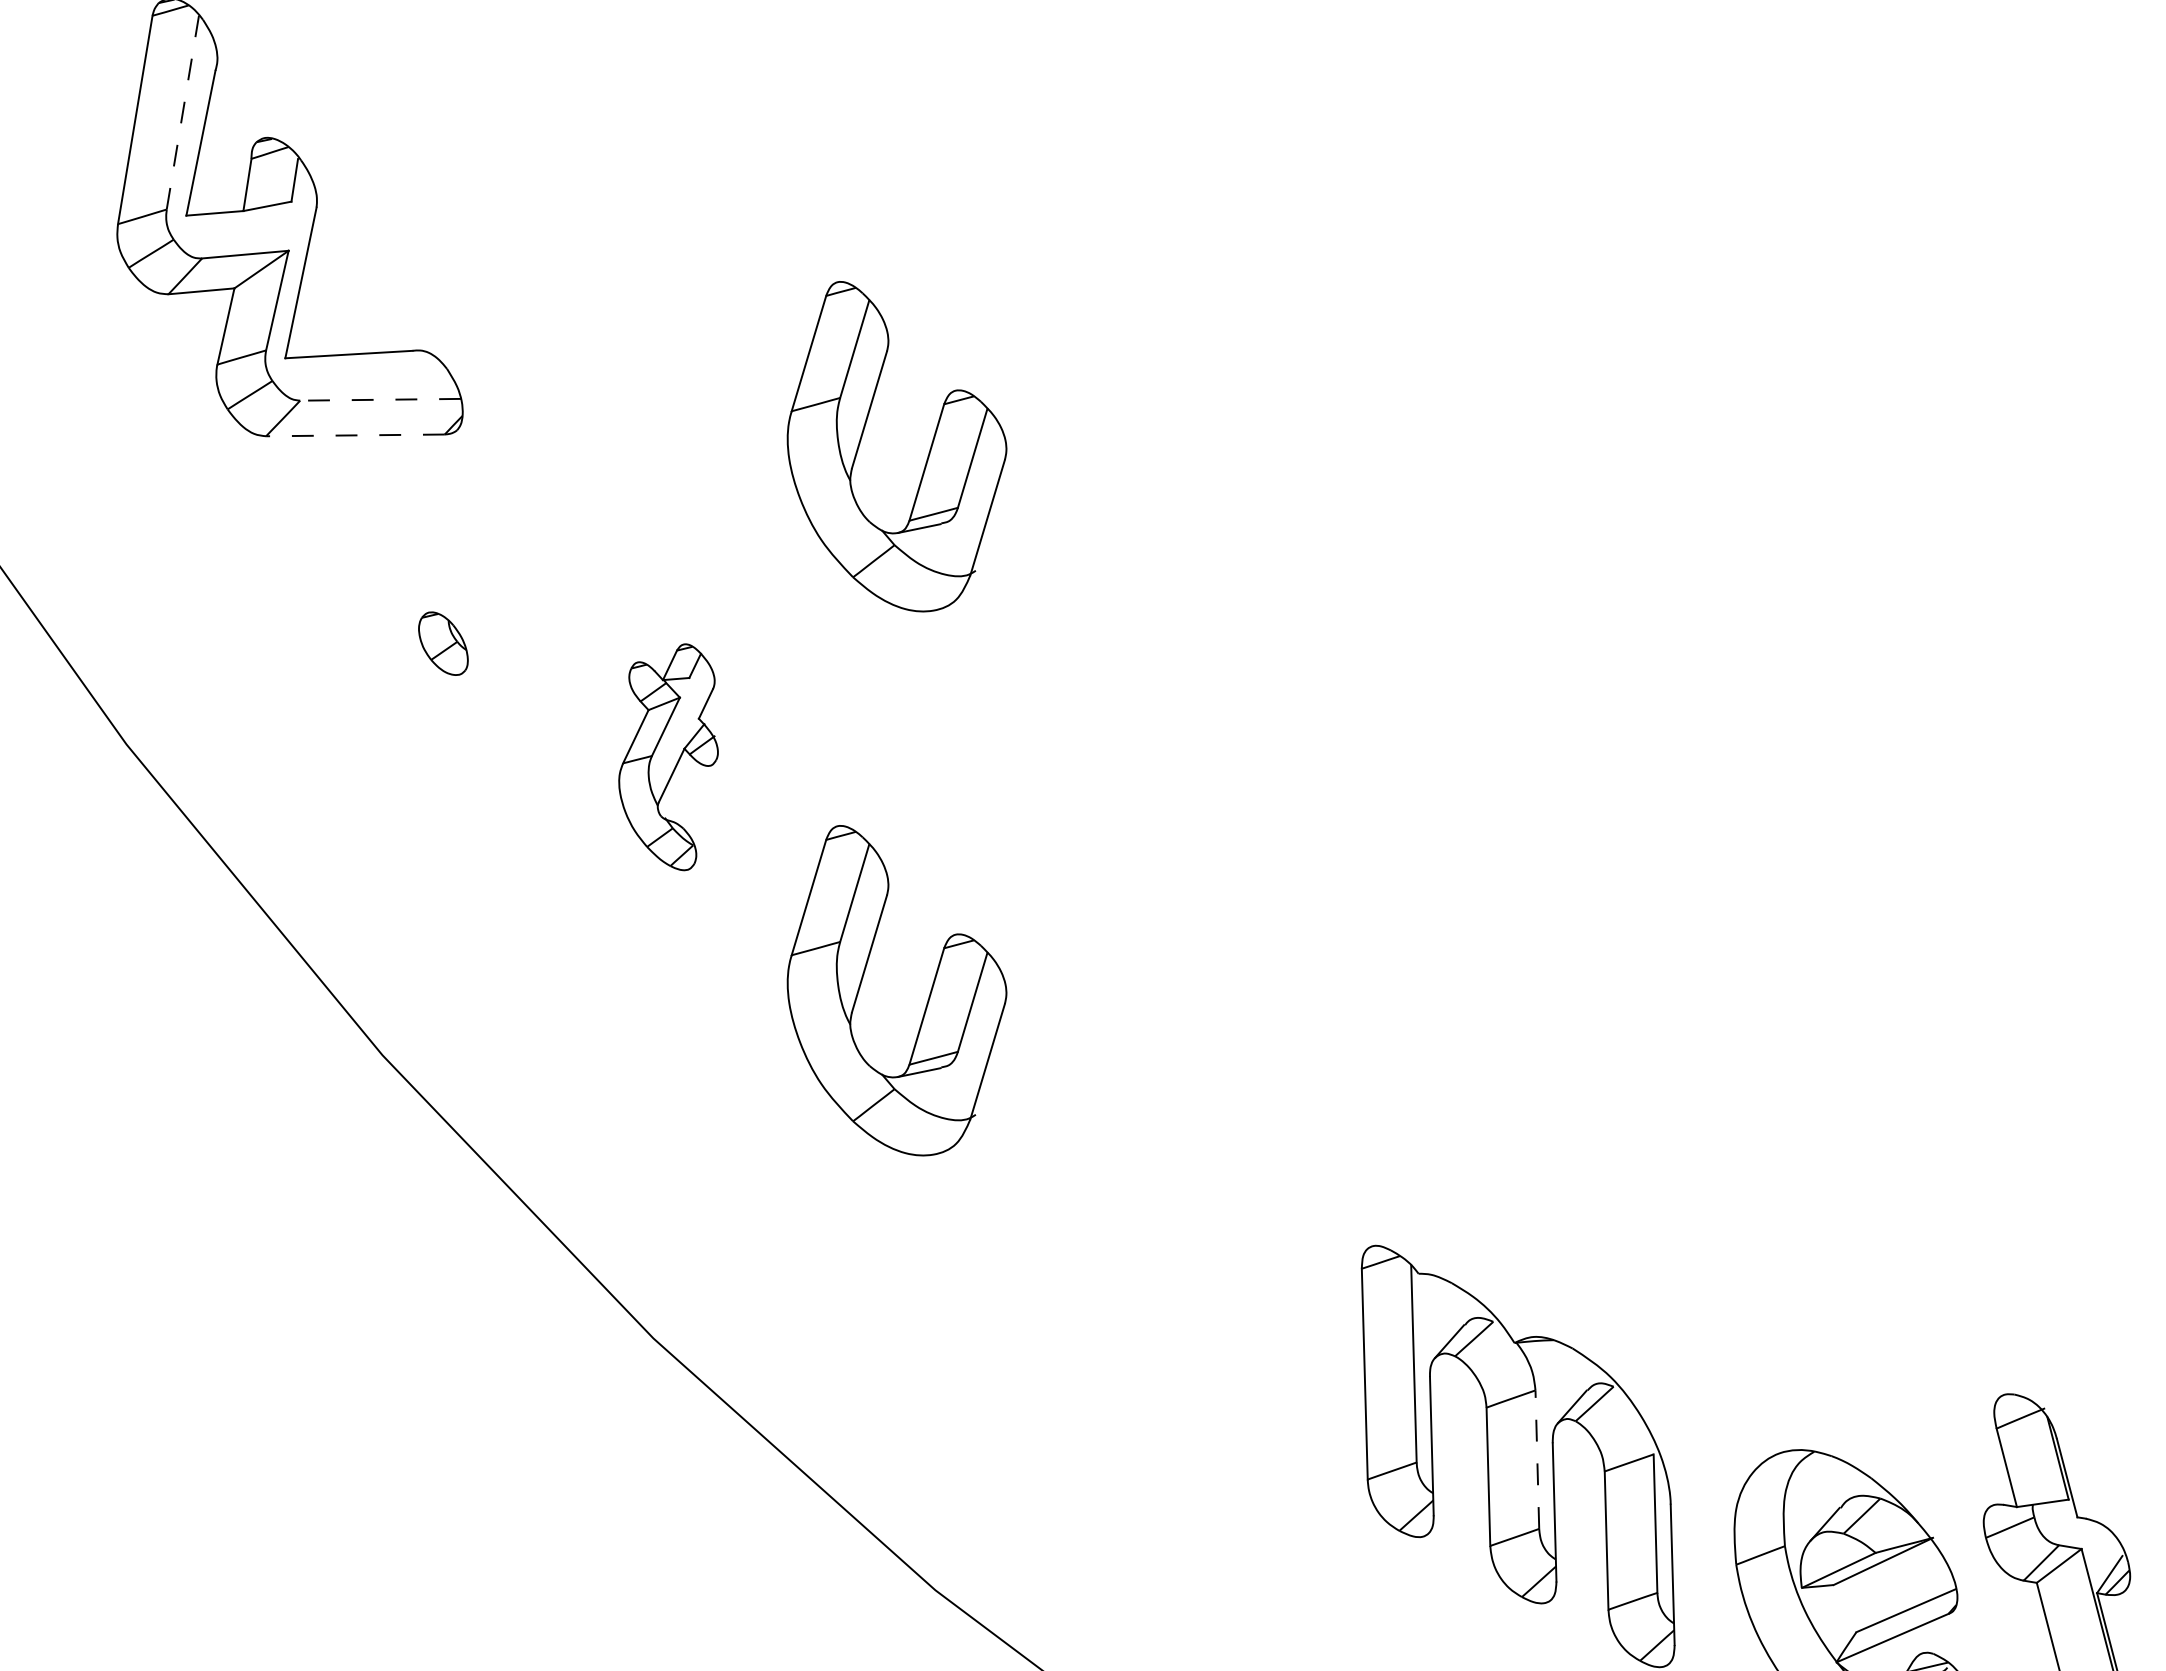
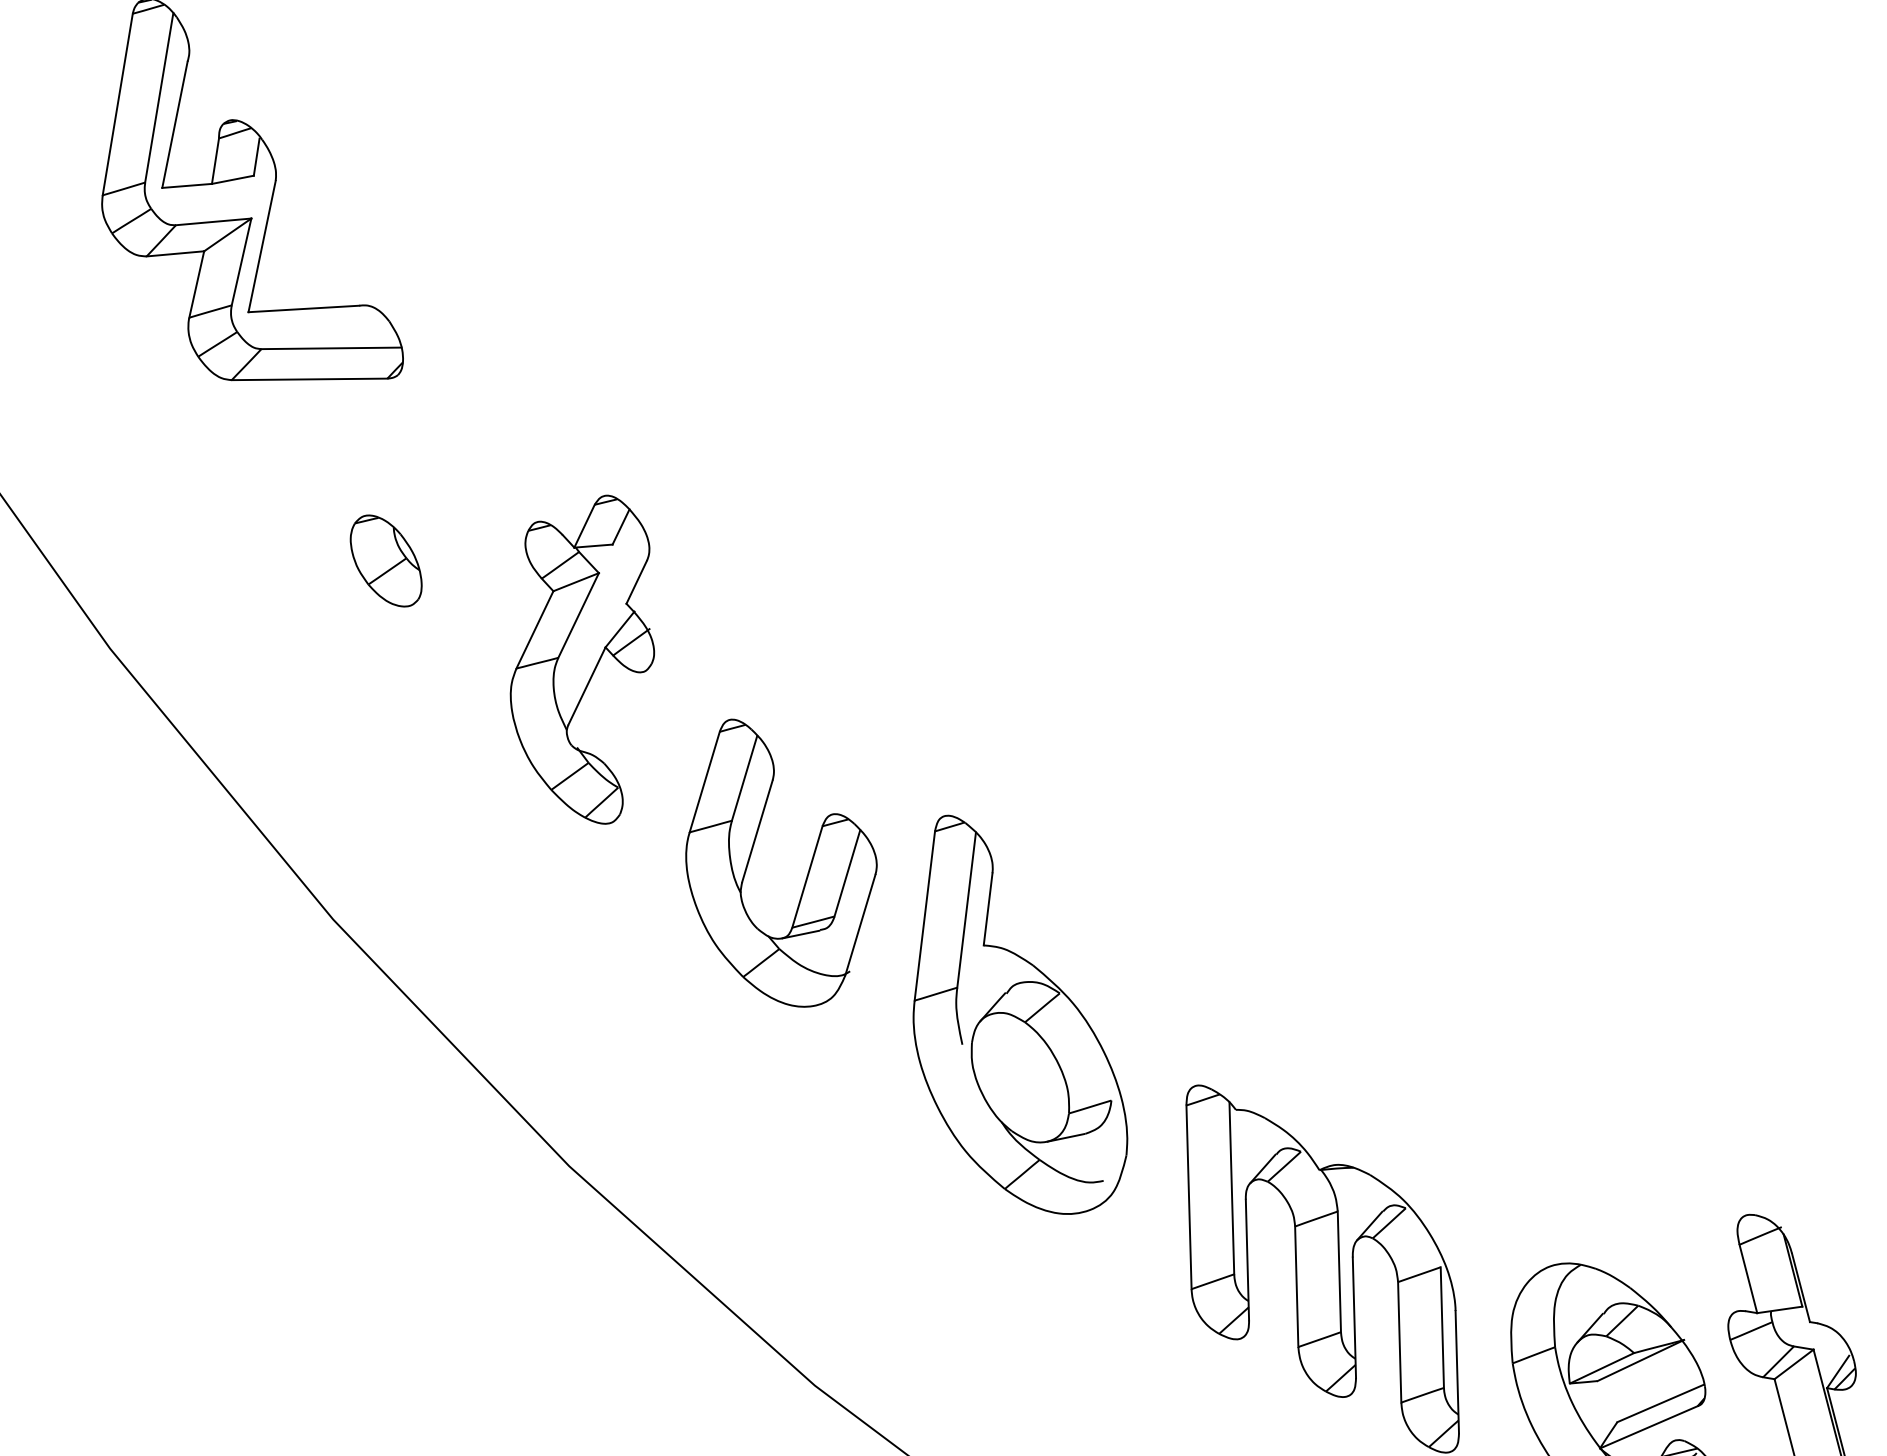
line: (182, 112) -> (158, 98), dashed -> solid
line: (380, 399) -> (331, 348), dashed -> solid
line: (354, 435) -> (308, 379), dashed -> solid
part: (928, 452) -> (808, 394), removed
part: (443, 643) -> (386, 560), size x1.67
part: (668, 757) -> (582, 660), size x1.67
part: (1170, 1164) -> (1019, 1014), added
line: (1537, 1459) -> (1339, 1271), dashed -> solid

